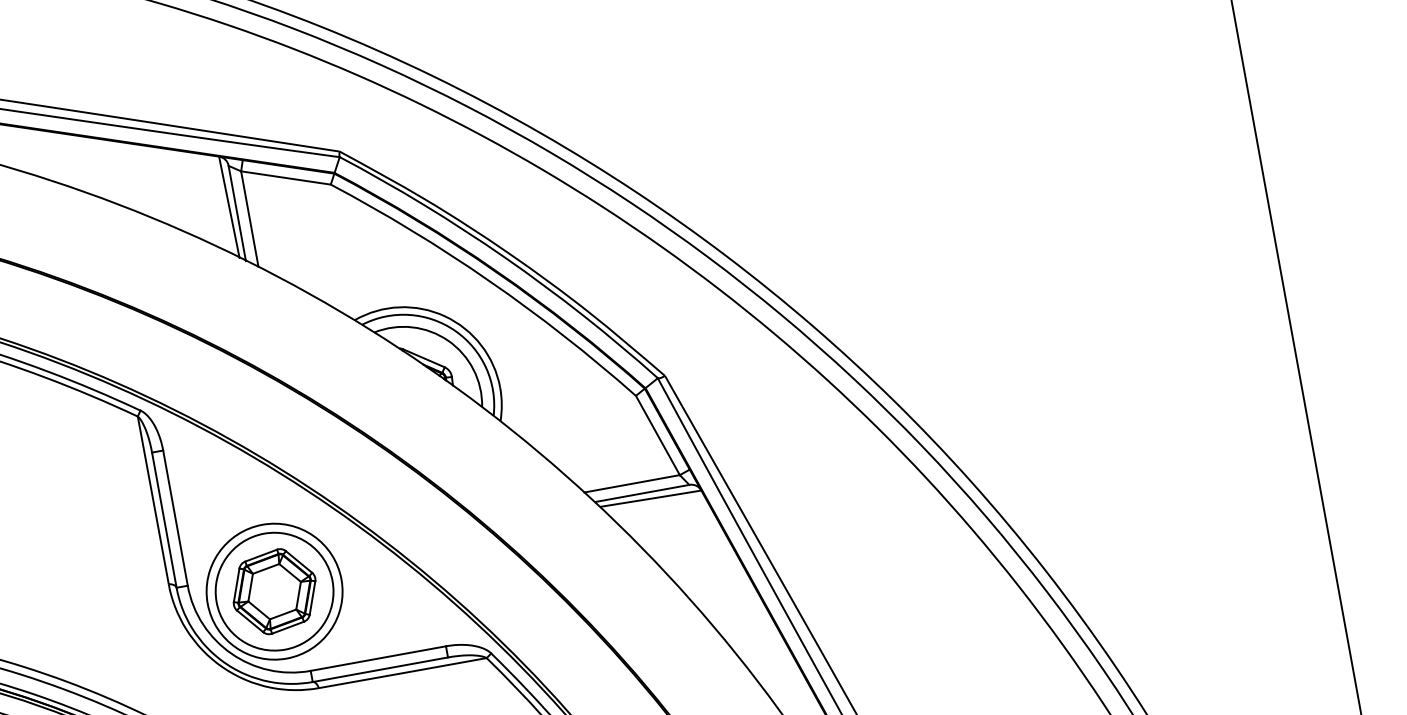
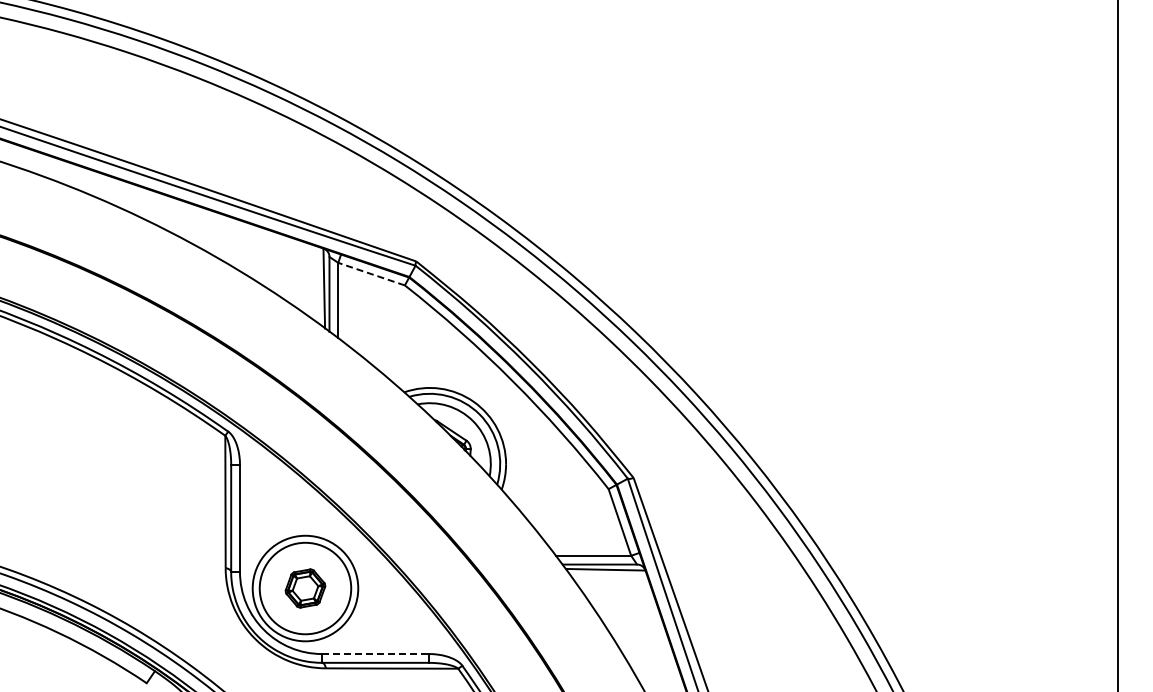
line: (285, 177) -> (371, 273), solid -> dashed
part: (274, 591) -> (305, 588), size x0.6
line: (378, 659) -> (375, 654), solid -> dashed

